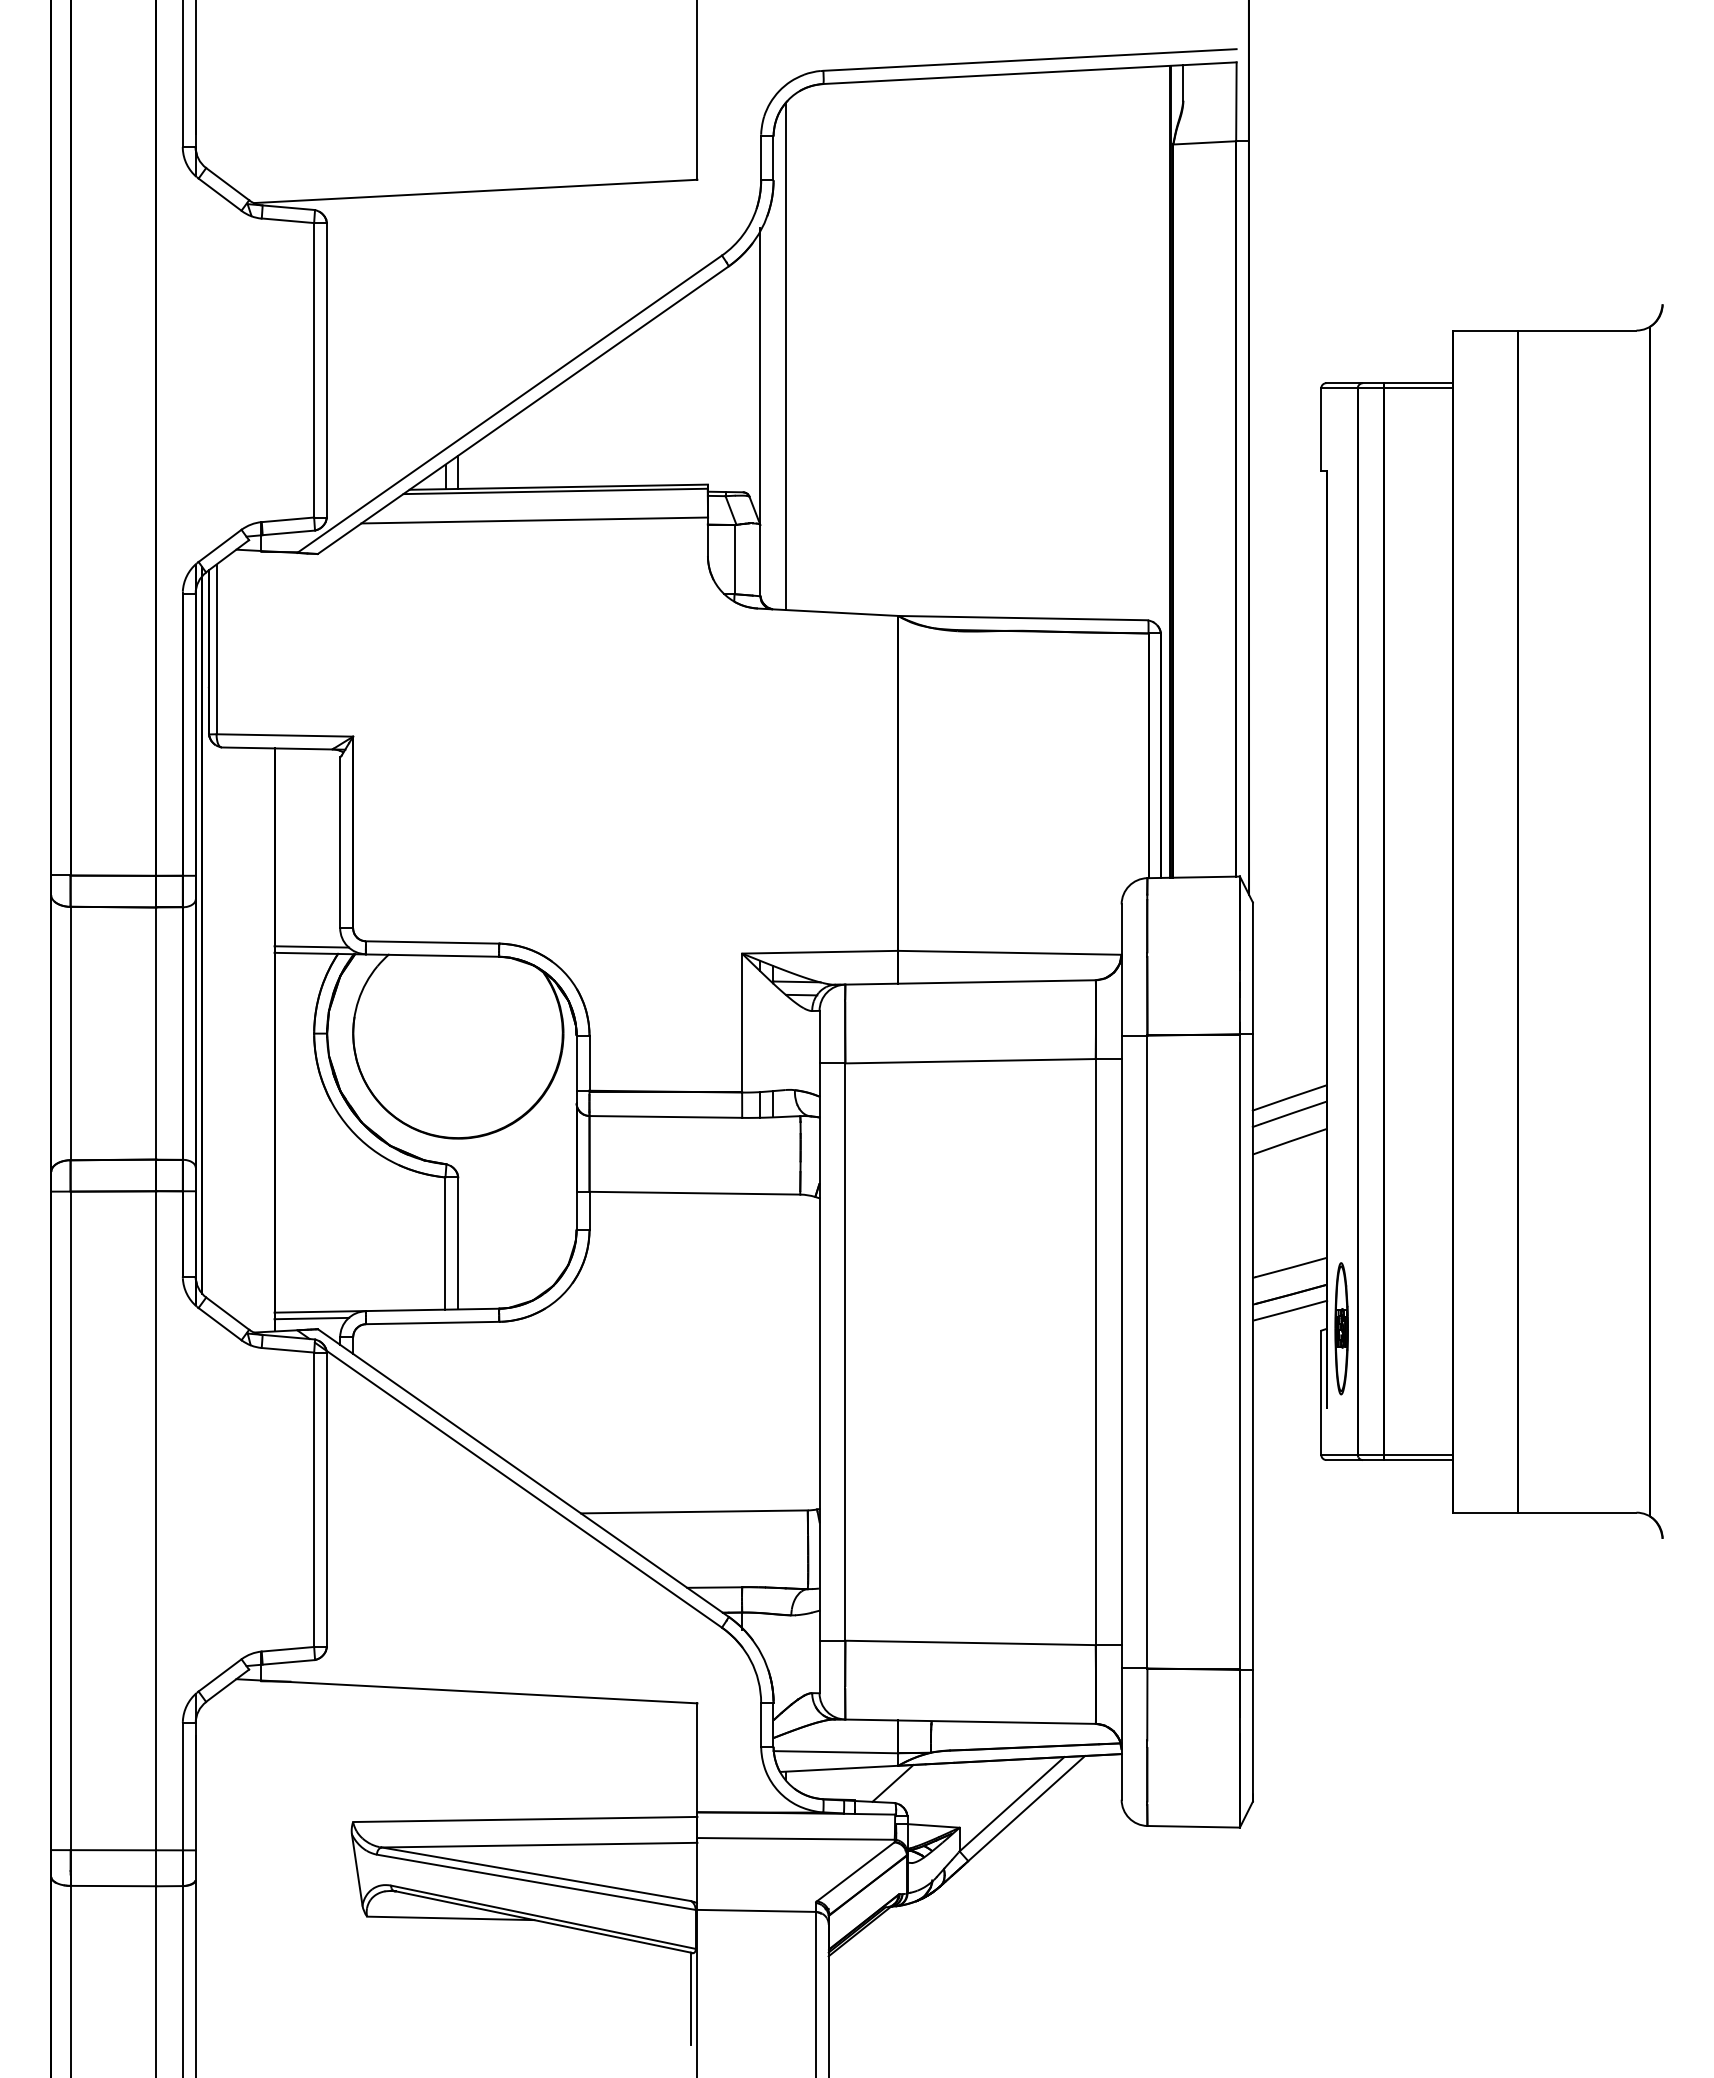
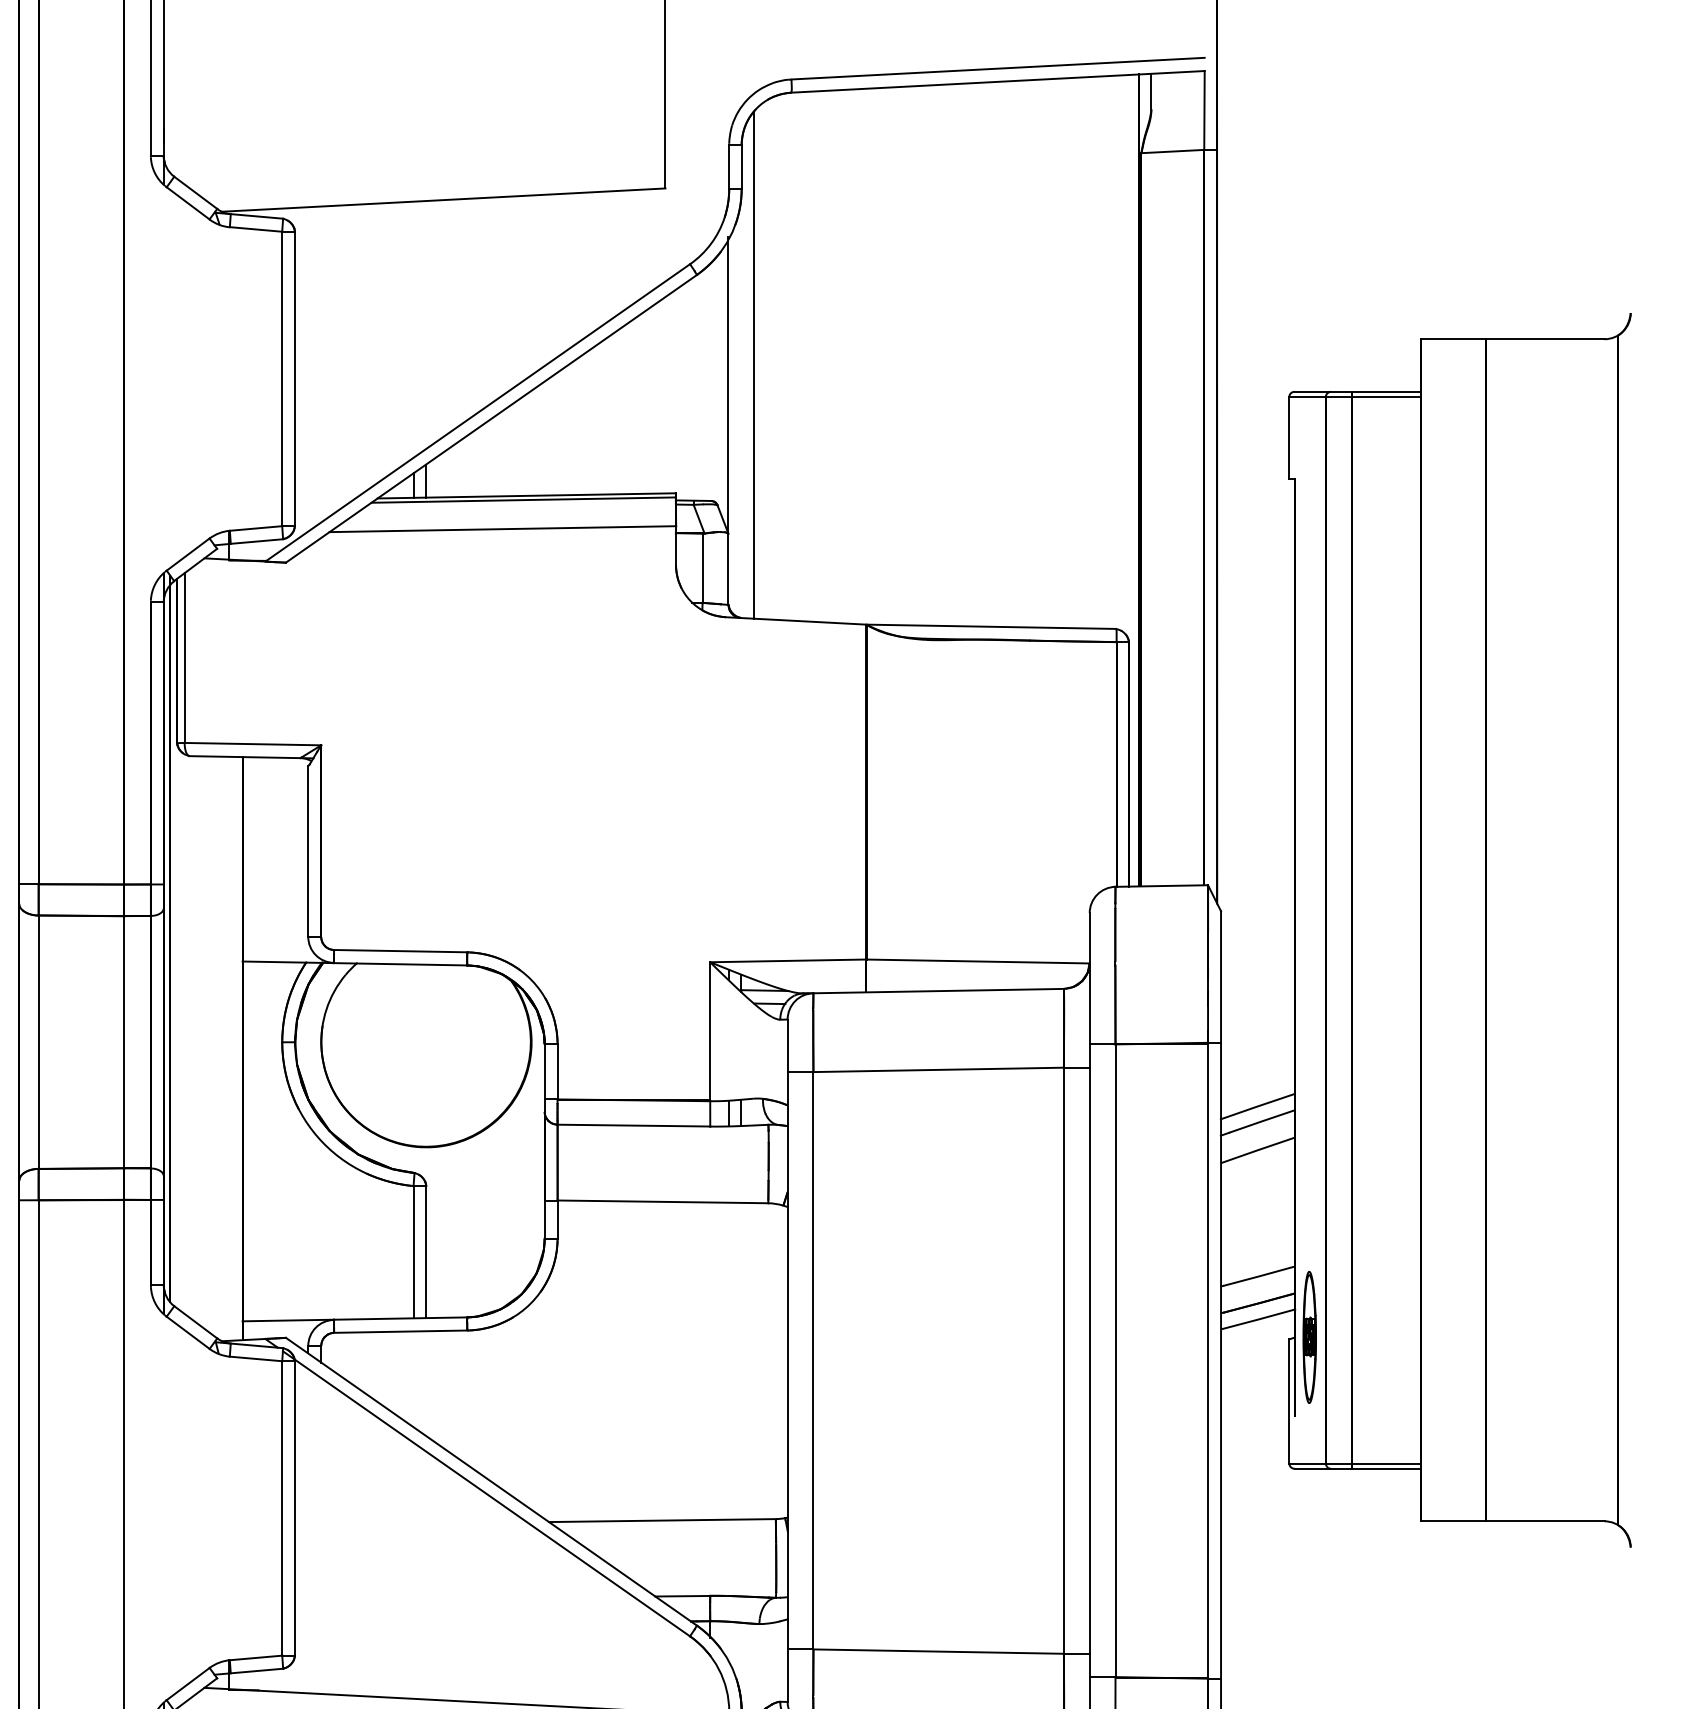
line: (311, 946) -> (279, 955), removed
line: (311, 1318) -> (279, 1327), removed

